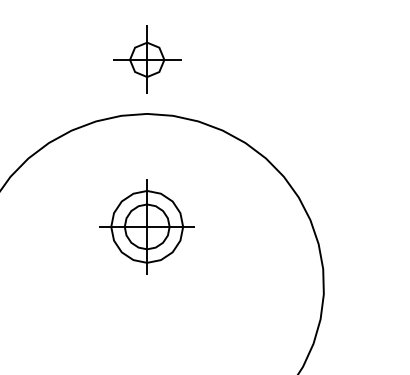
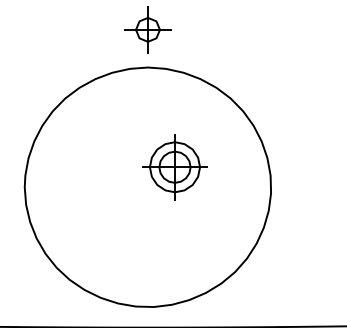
part: (146, 227) -> (174, 167), moved

